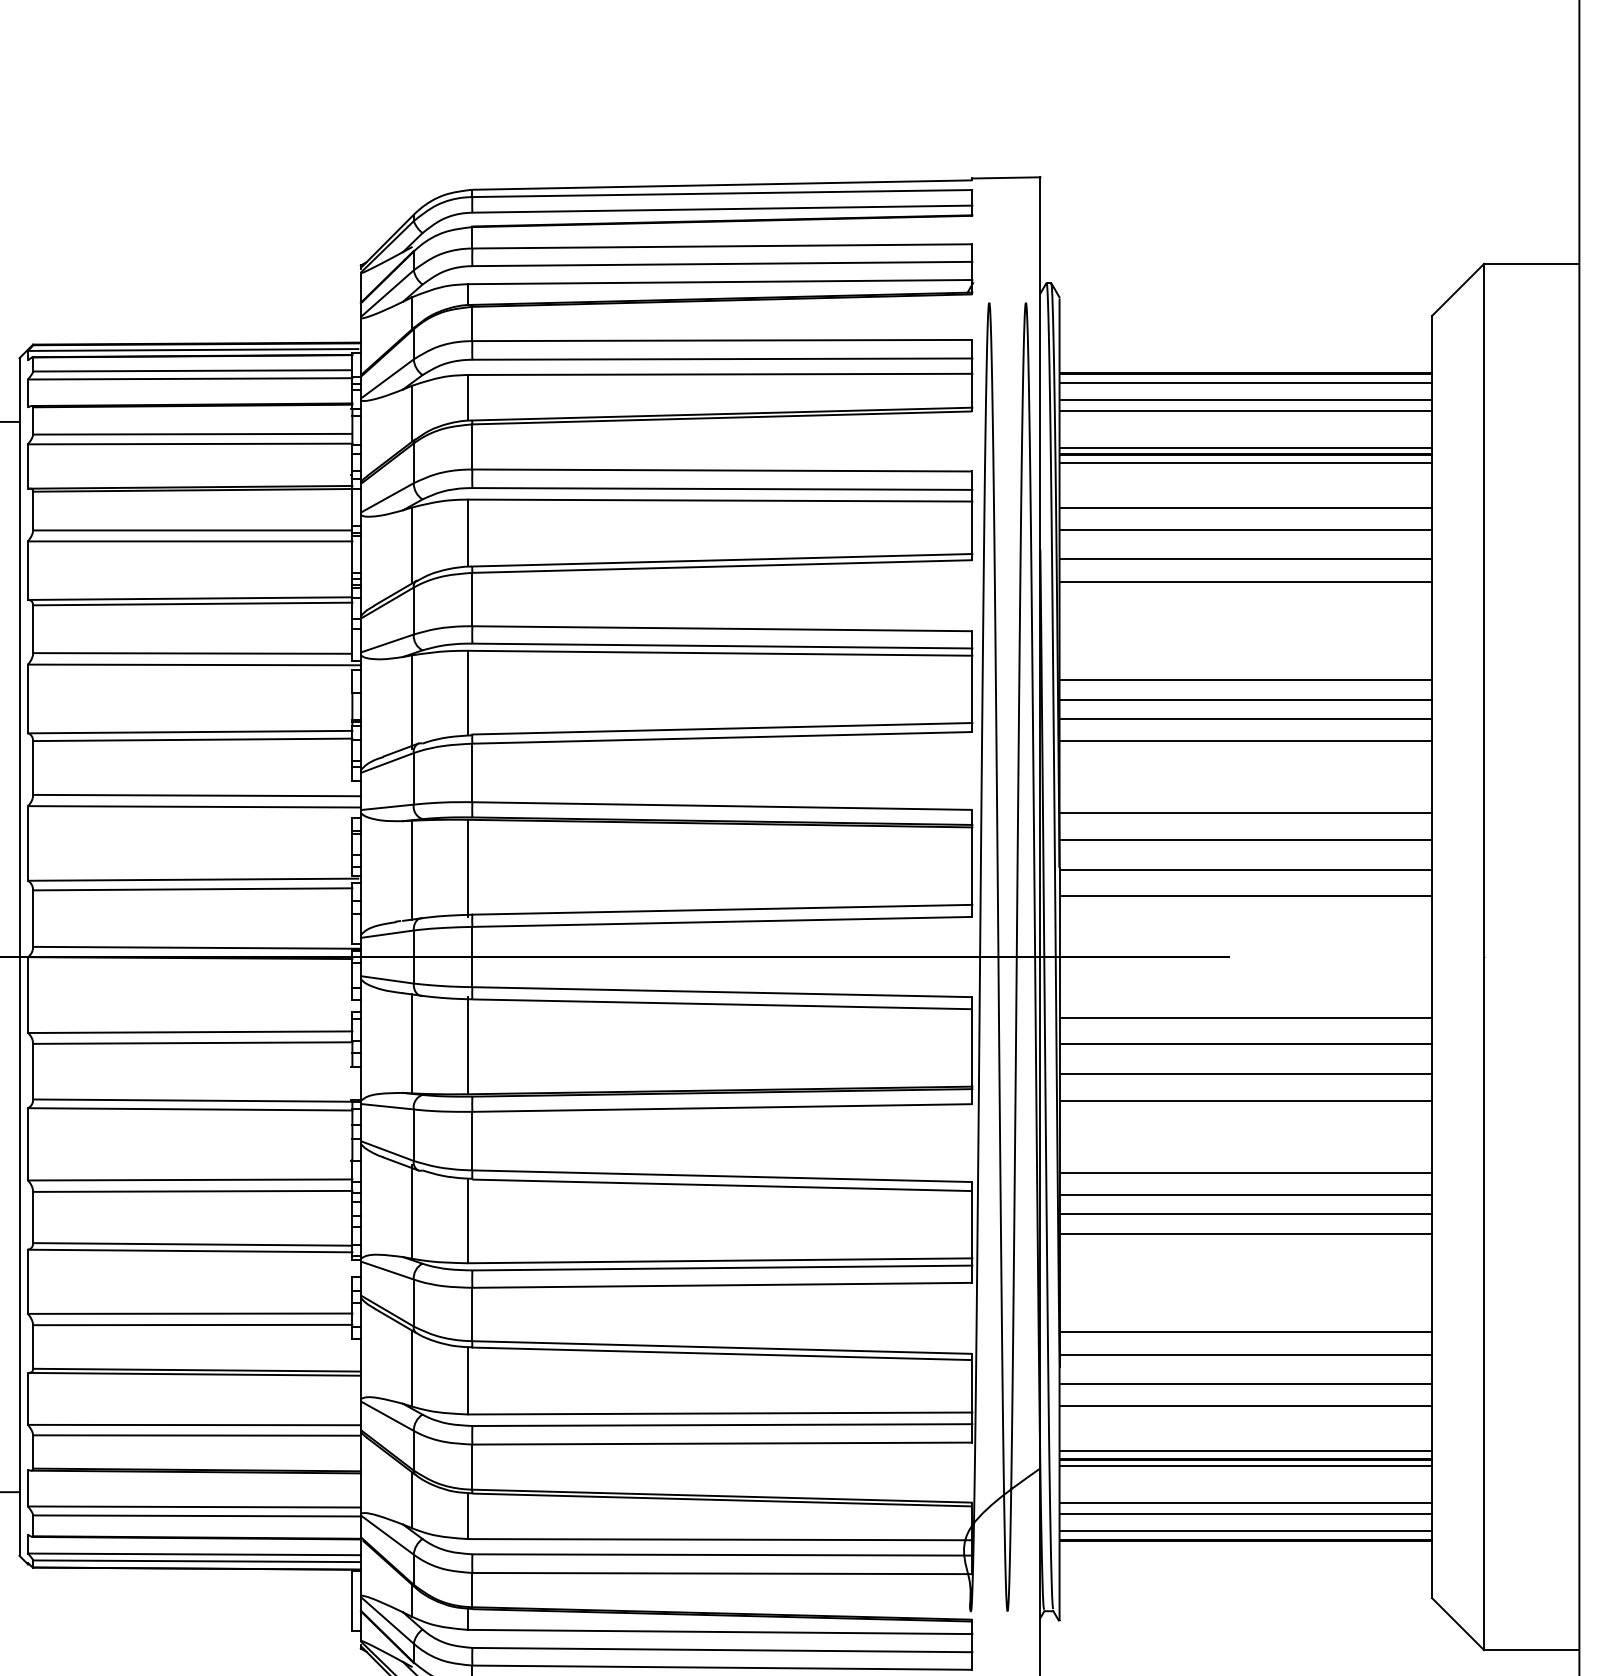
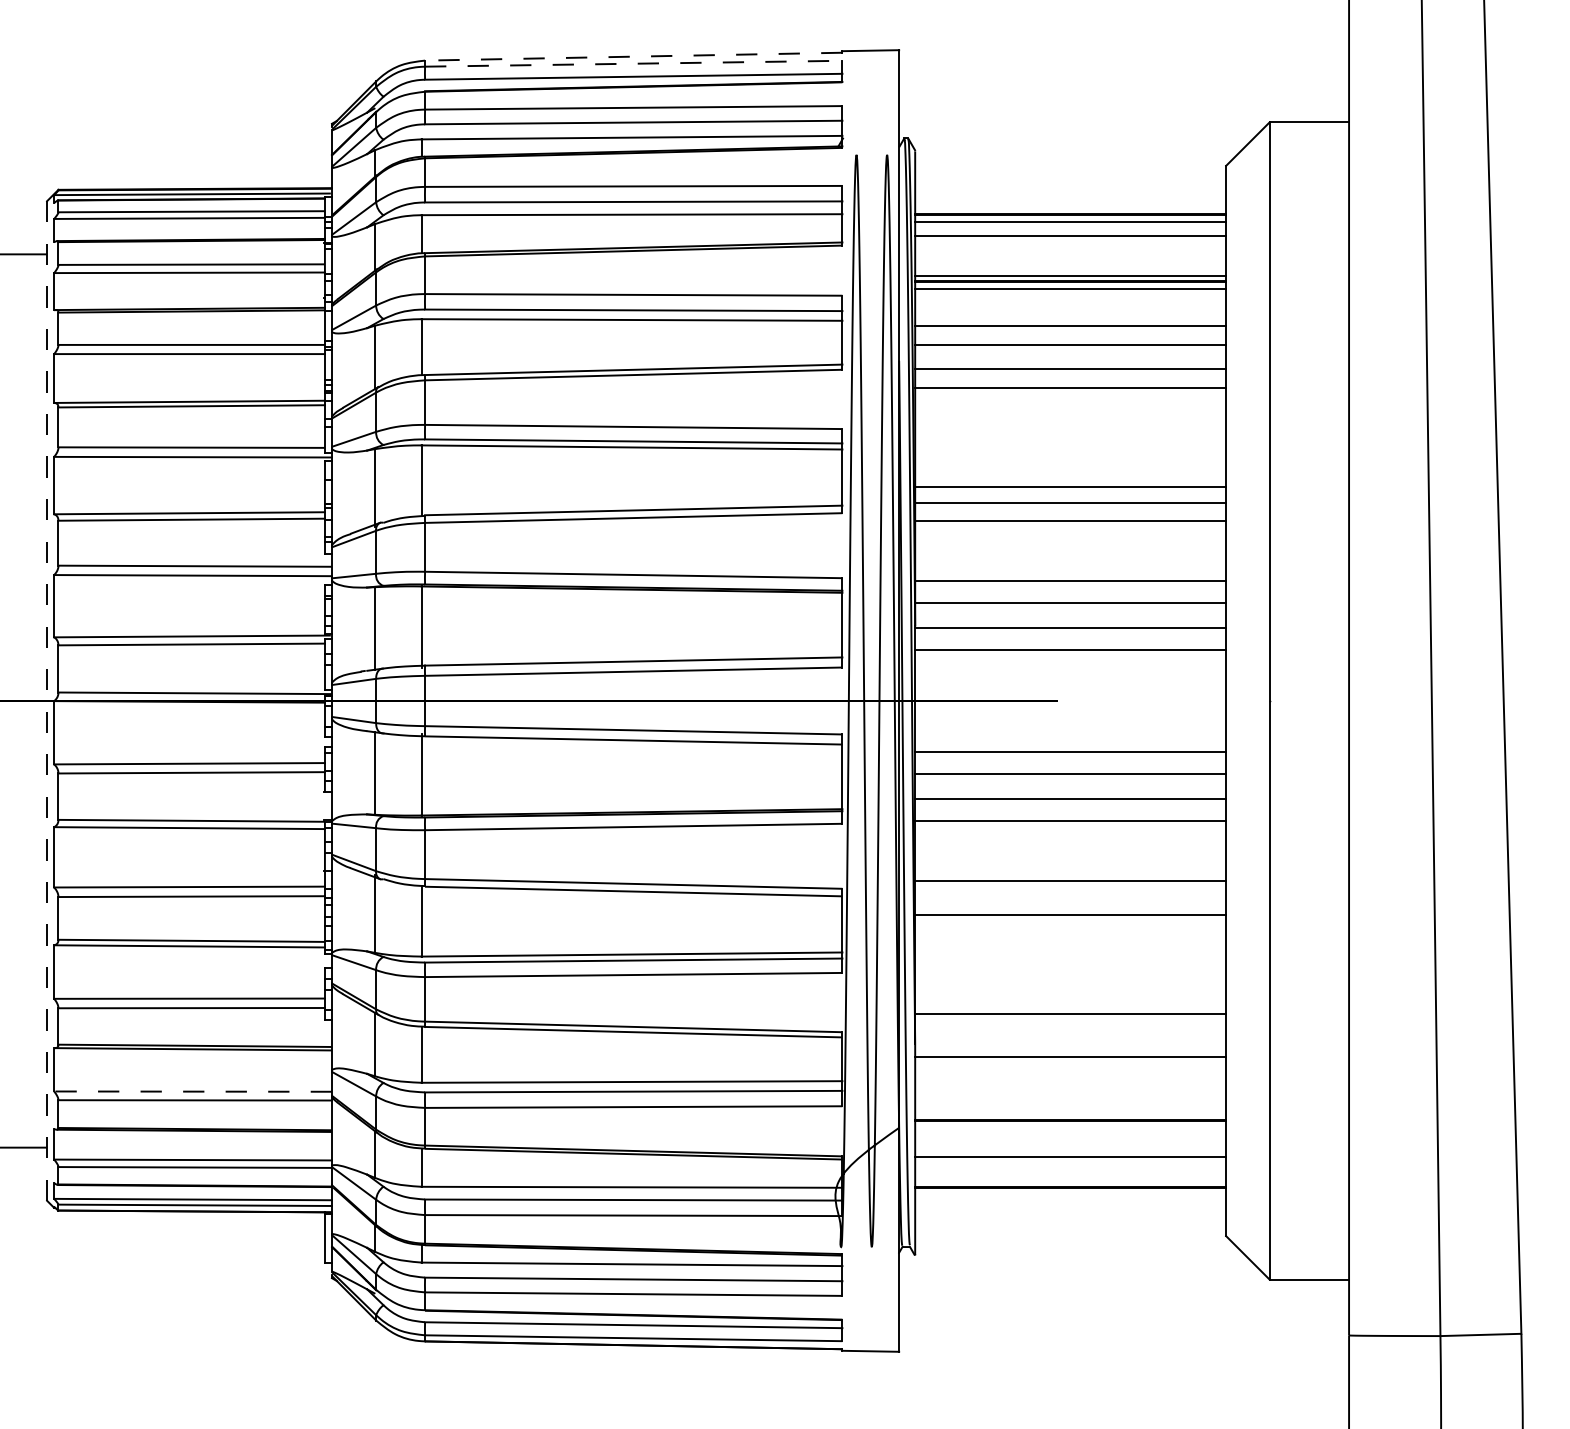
line: (724, 184) -> (635, 56), solid -> dashed
line: (720, 193) -> (632, 63), solid -> dashed
line: (1245, 411) -> (1070, 245), removed
line: (1245, 679) -> (1070, 469), removed
line: (19, 956) -> (47, 700), solid -> dashed
line: (1245, 1194) -> (1070, 899), removed
line: (1245, 1234) -> (1070, 932), removed
line: (1245, 1355) -> (1070, 1033), removed
line: (1245, 1406) -> (1070, 1076), removed
line: (194, 1424) -> (193, 1091), solid -> dashed
line: (1245, 1450) -> (1070, 1112), removed
line: (1245, 1465) -> (1070, 1125), removed
line: (1245, 1513) -> (1070, 1165), removed
line: (1245, 1531) -> (1070, 1180), removed

